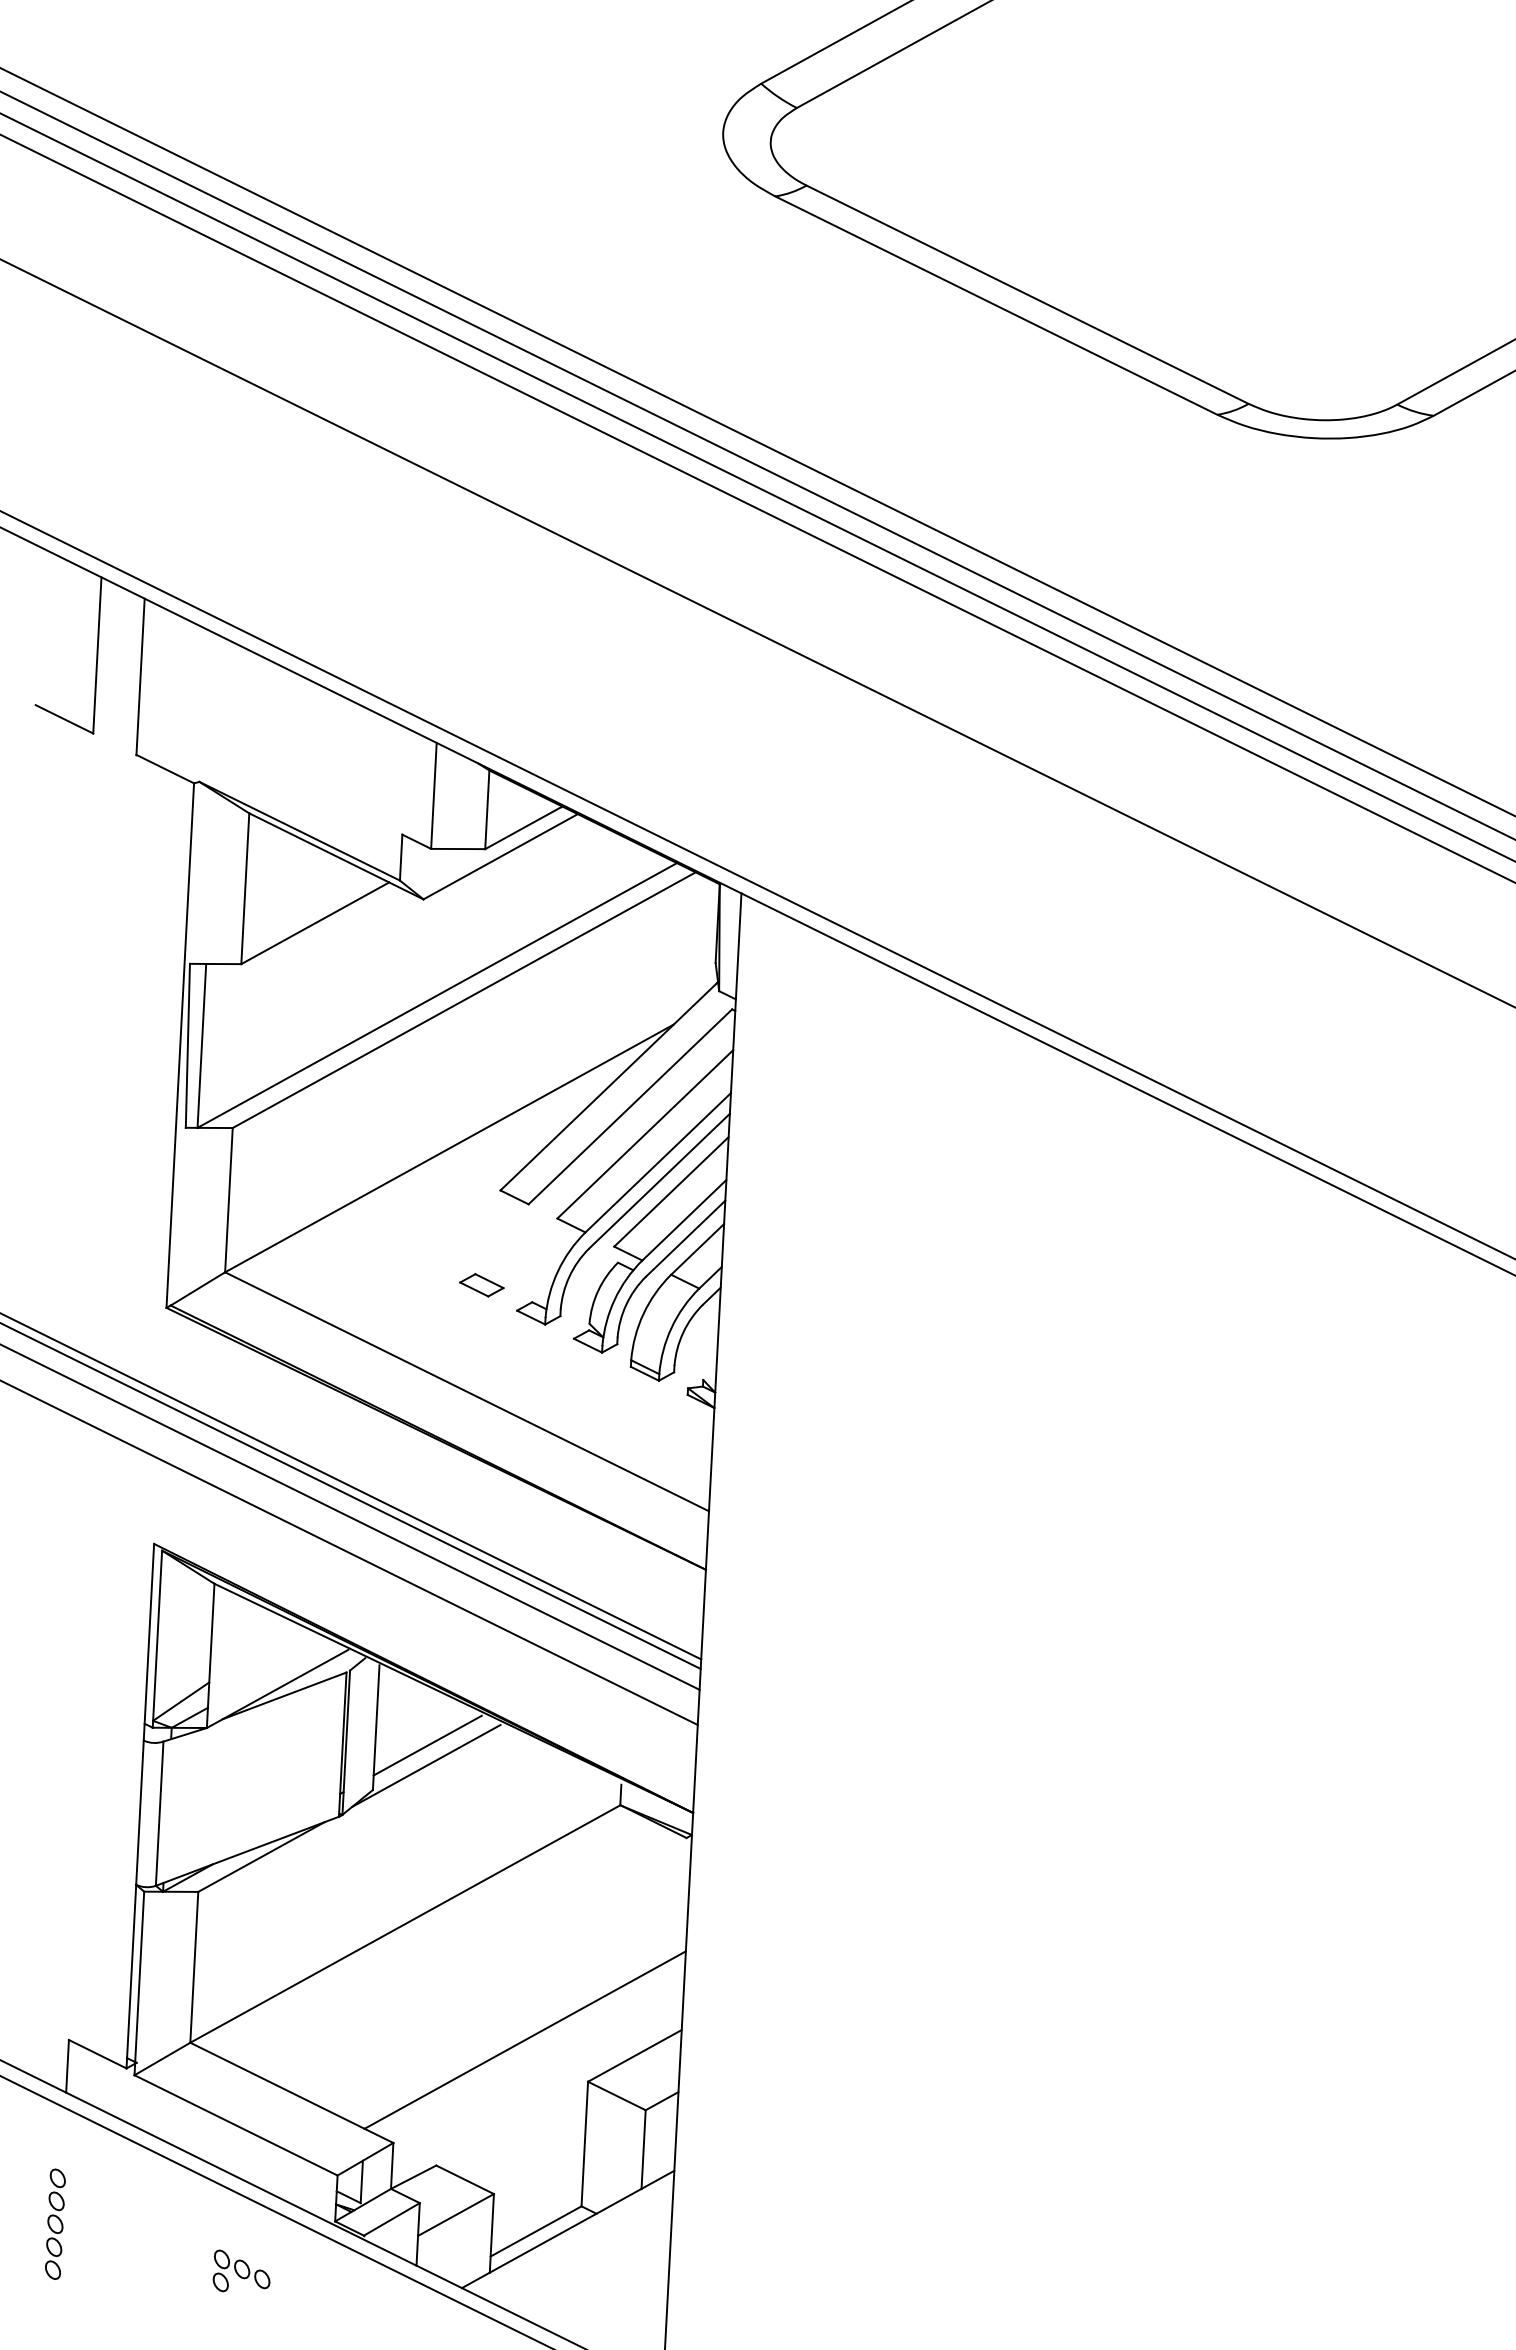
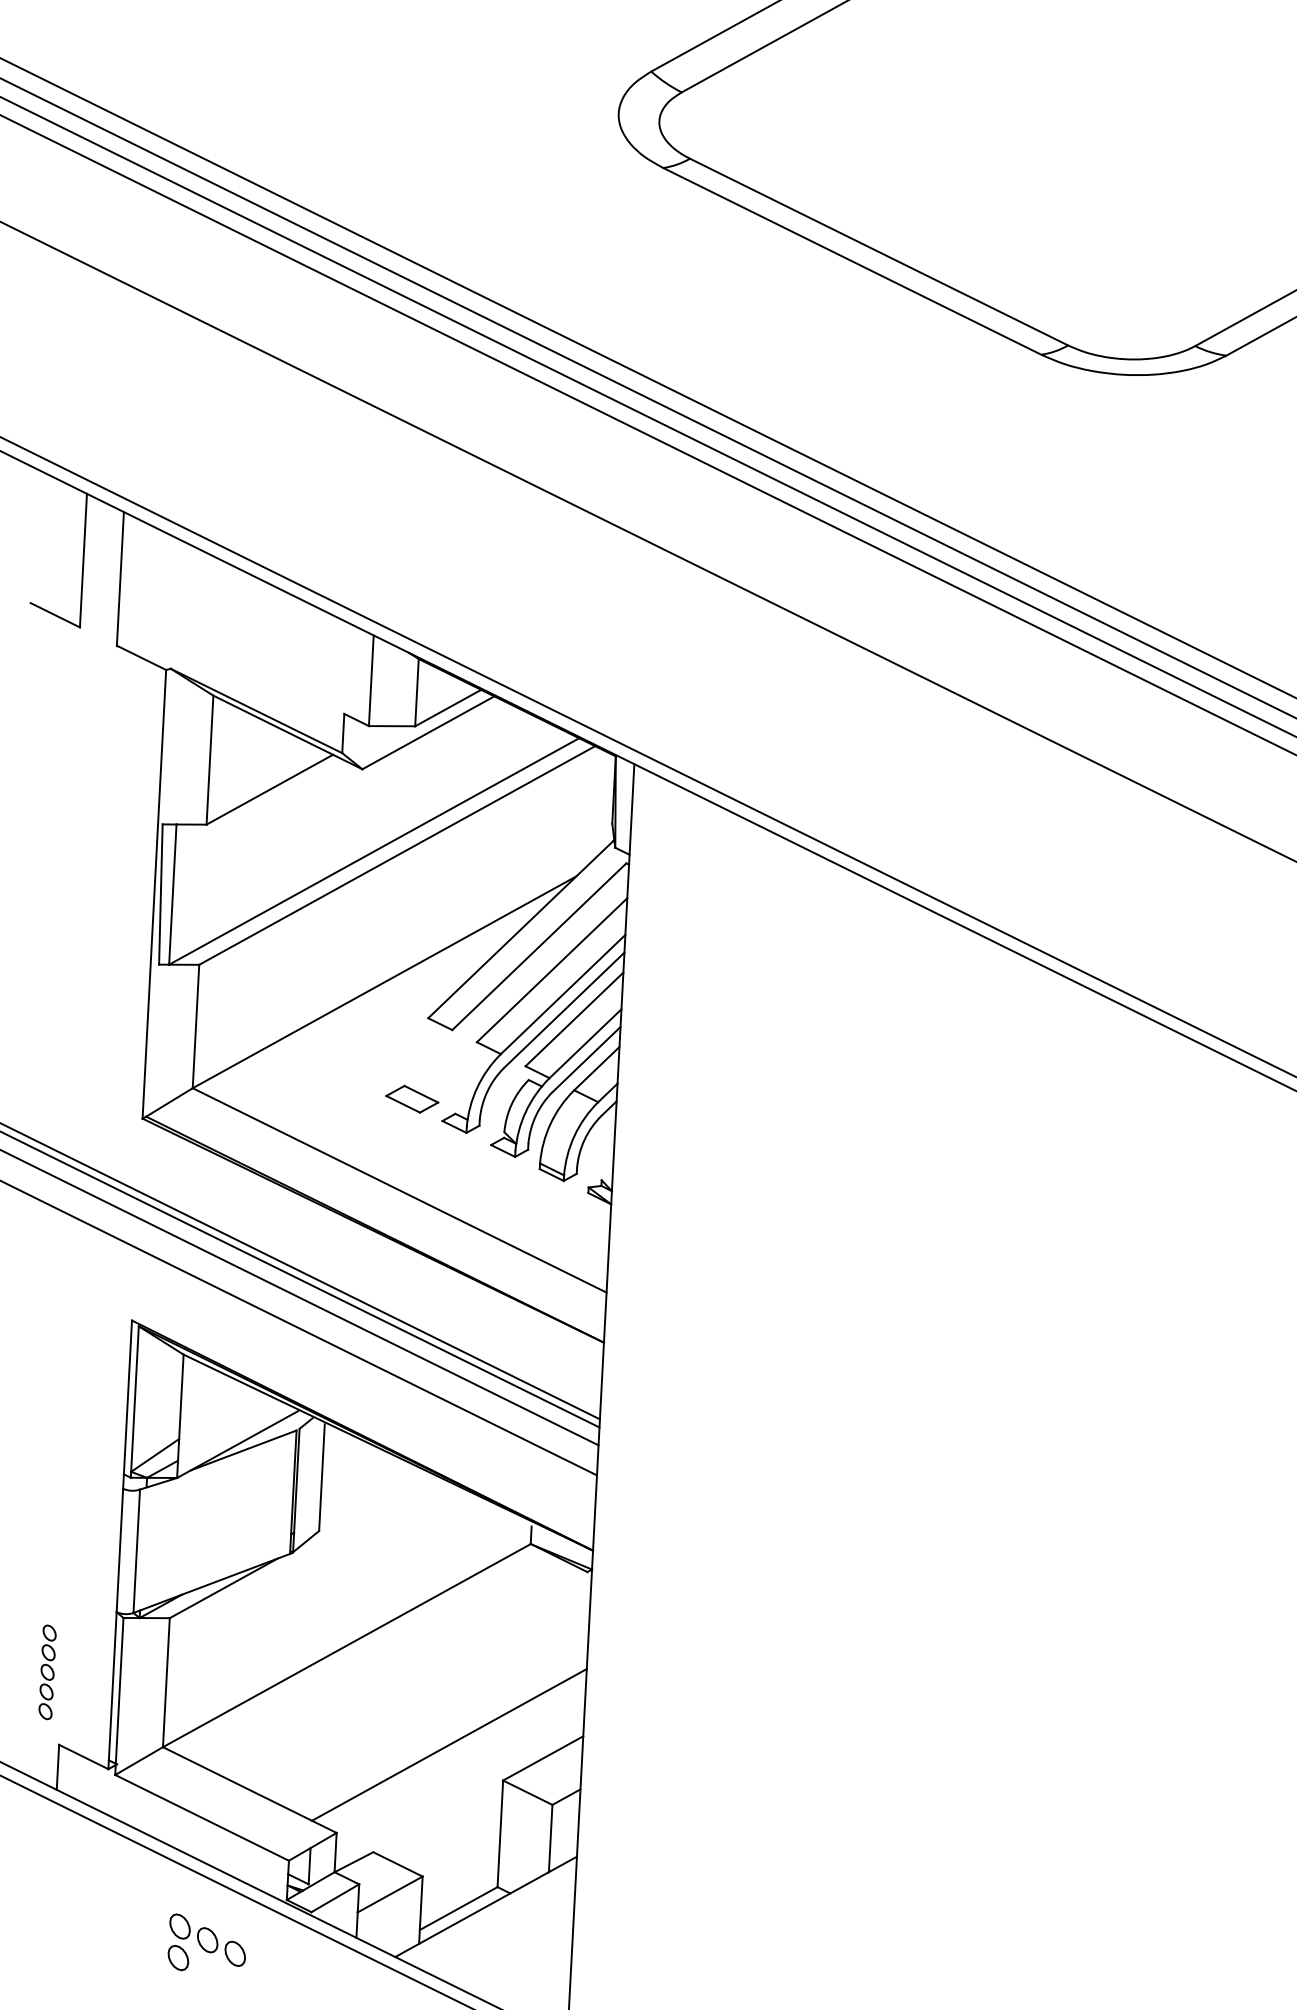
part: (481, 1285) -> (412, 1099), size x1.4
line: (427, 1745) -> (365, 1492), removed
line: (426, 1765) -> (364, 1510), removed
part: (55, 2223) -> (47, 1671), moved
part: (241, 2270) -> (206, 1941), size x1.6

